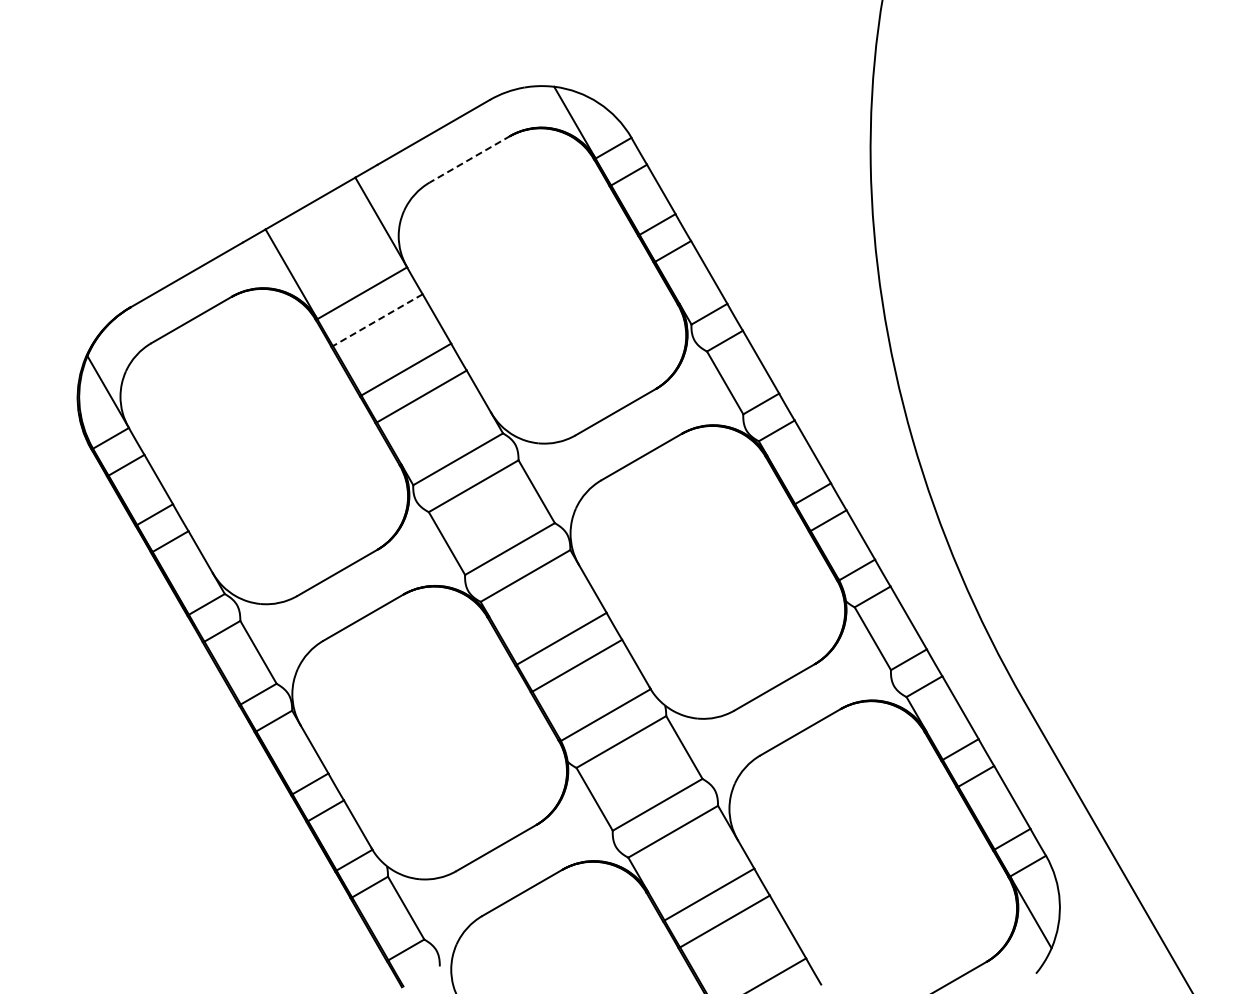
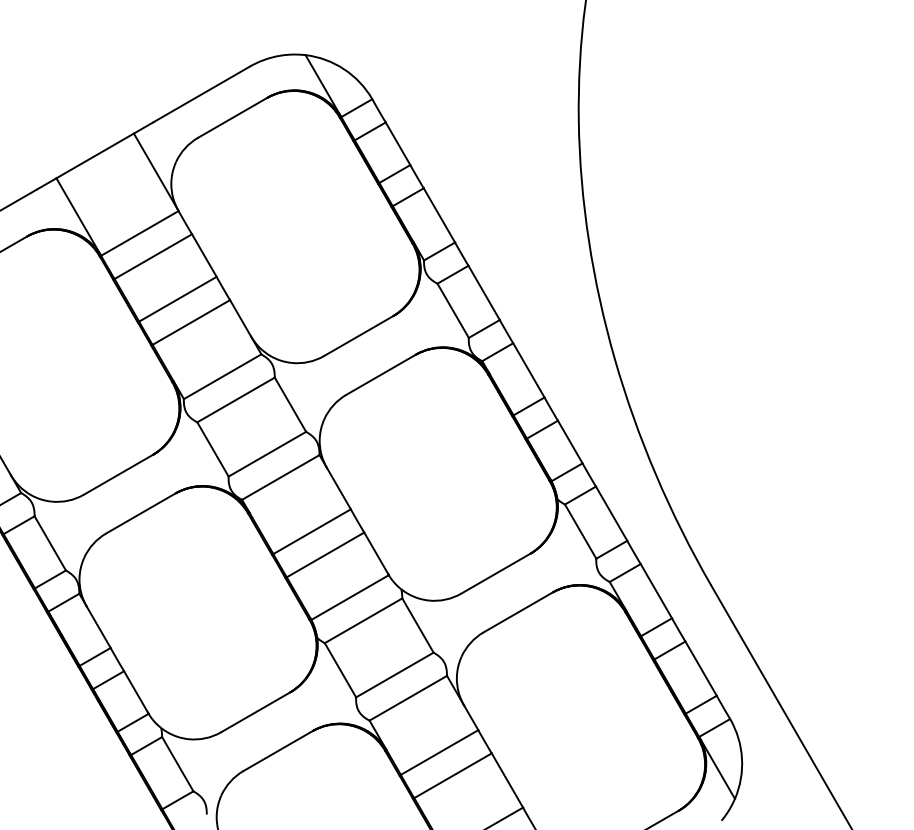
line: (470, 159) -> (233, 117), dashed -> solid
line: (377, 320) -> (153, 256), dashed -> solid

